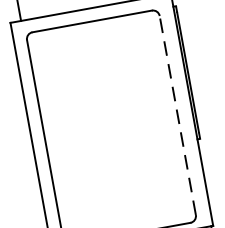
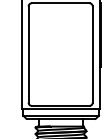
line: (177, 115) -> (92, 54), dashed -> solid

